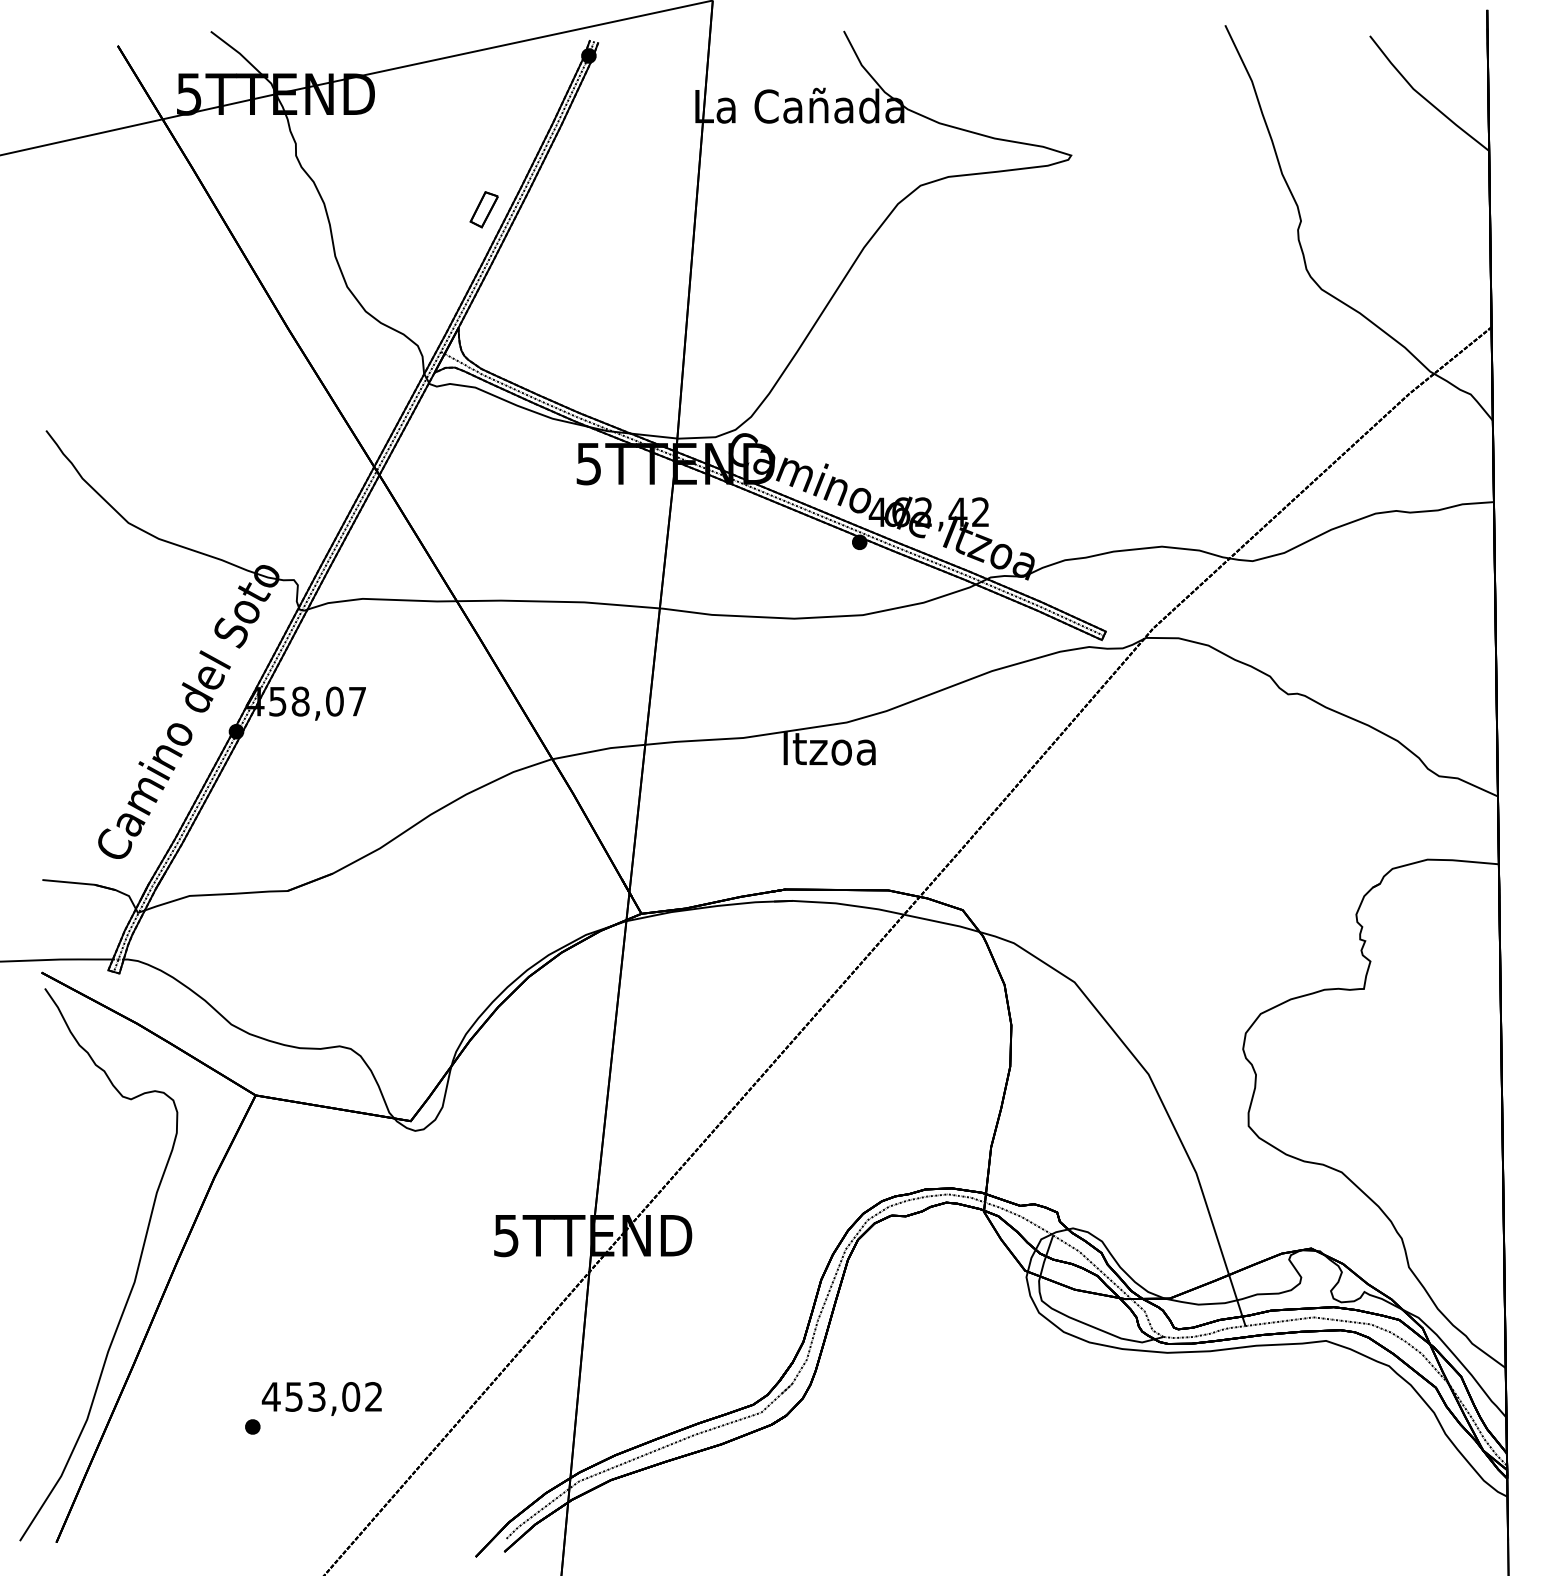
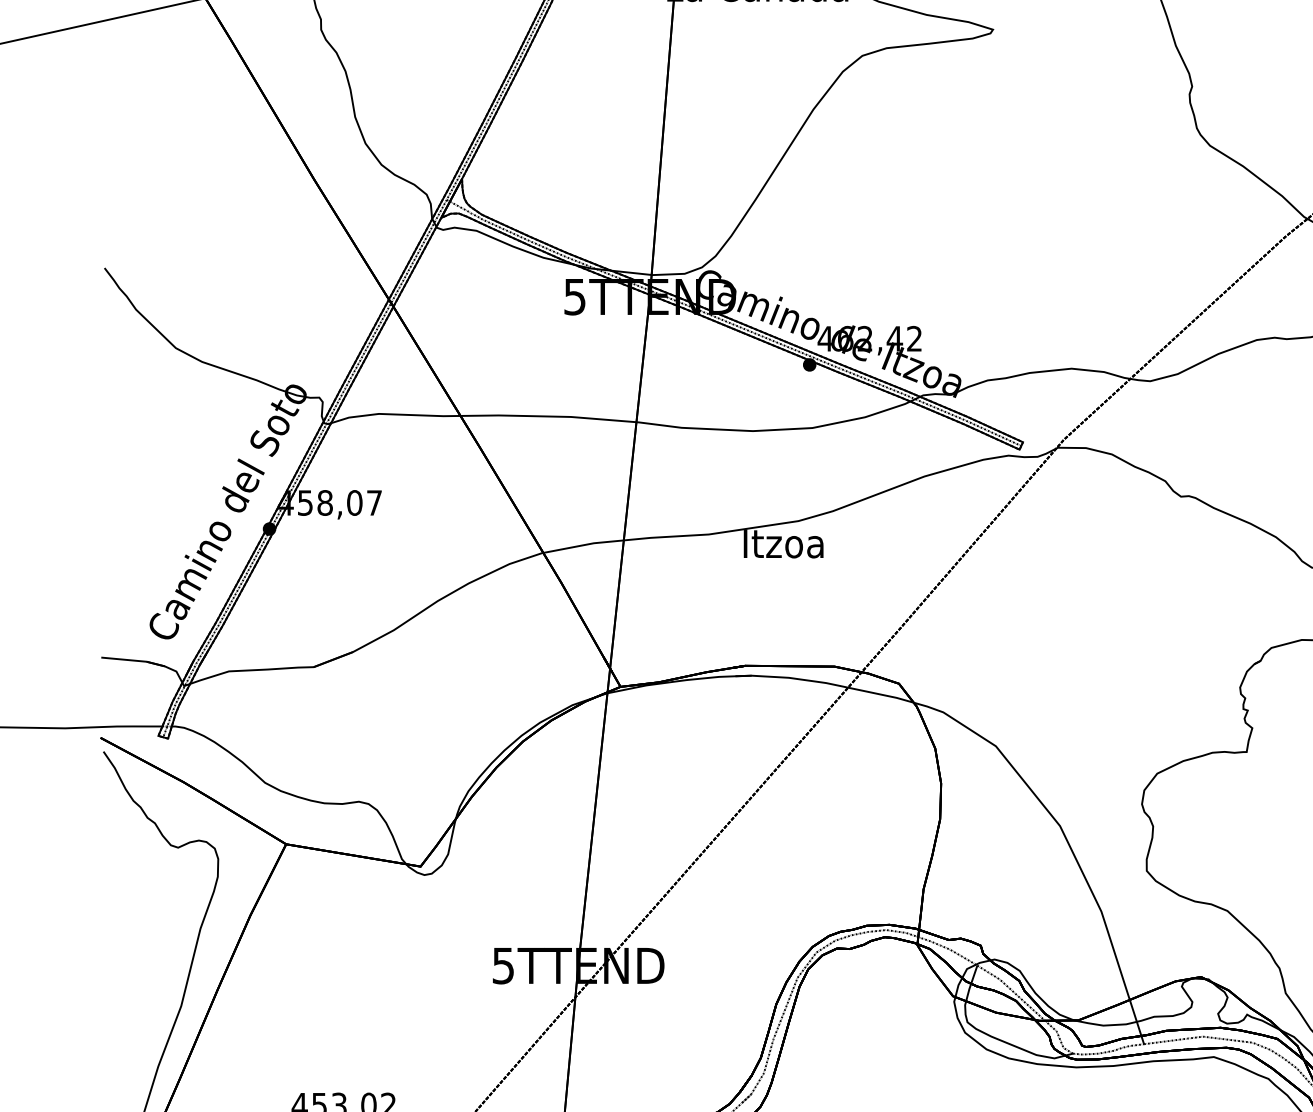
part: (483, 209) -> (483, 76), removed

